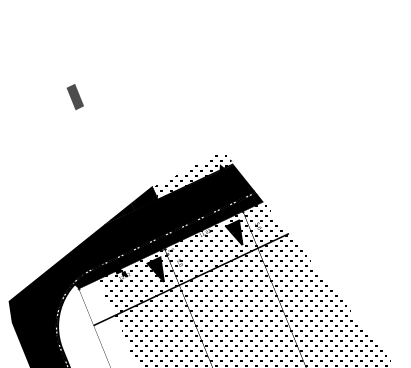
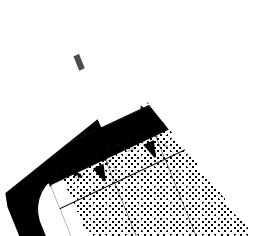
part: (74, 97) -> (78, 62), moved
hatch: (193, 175) -> (123, 112), removed

